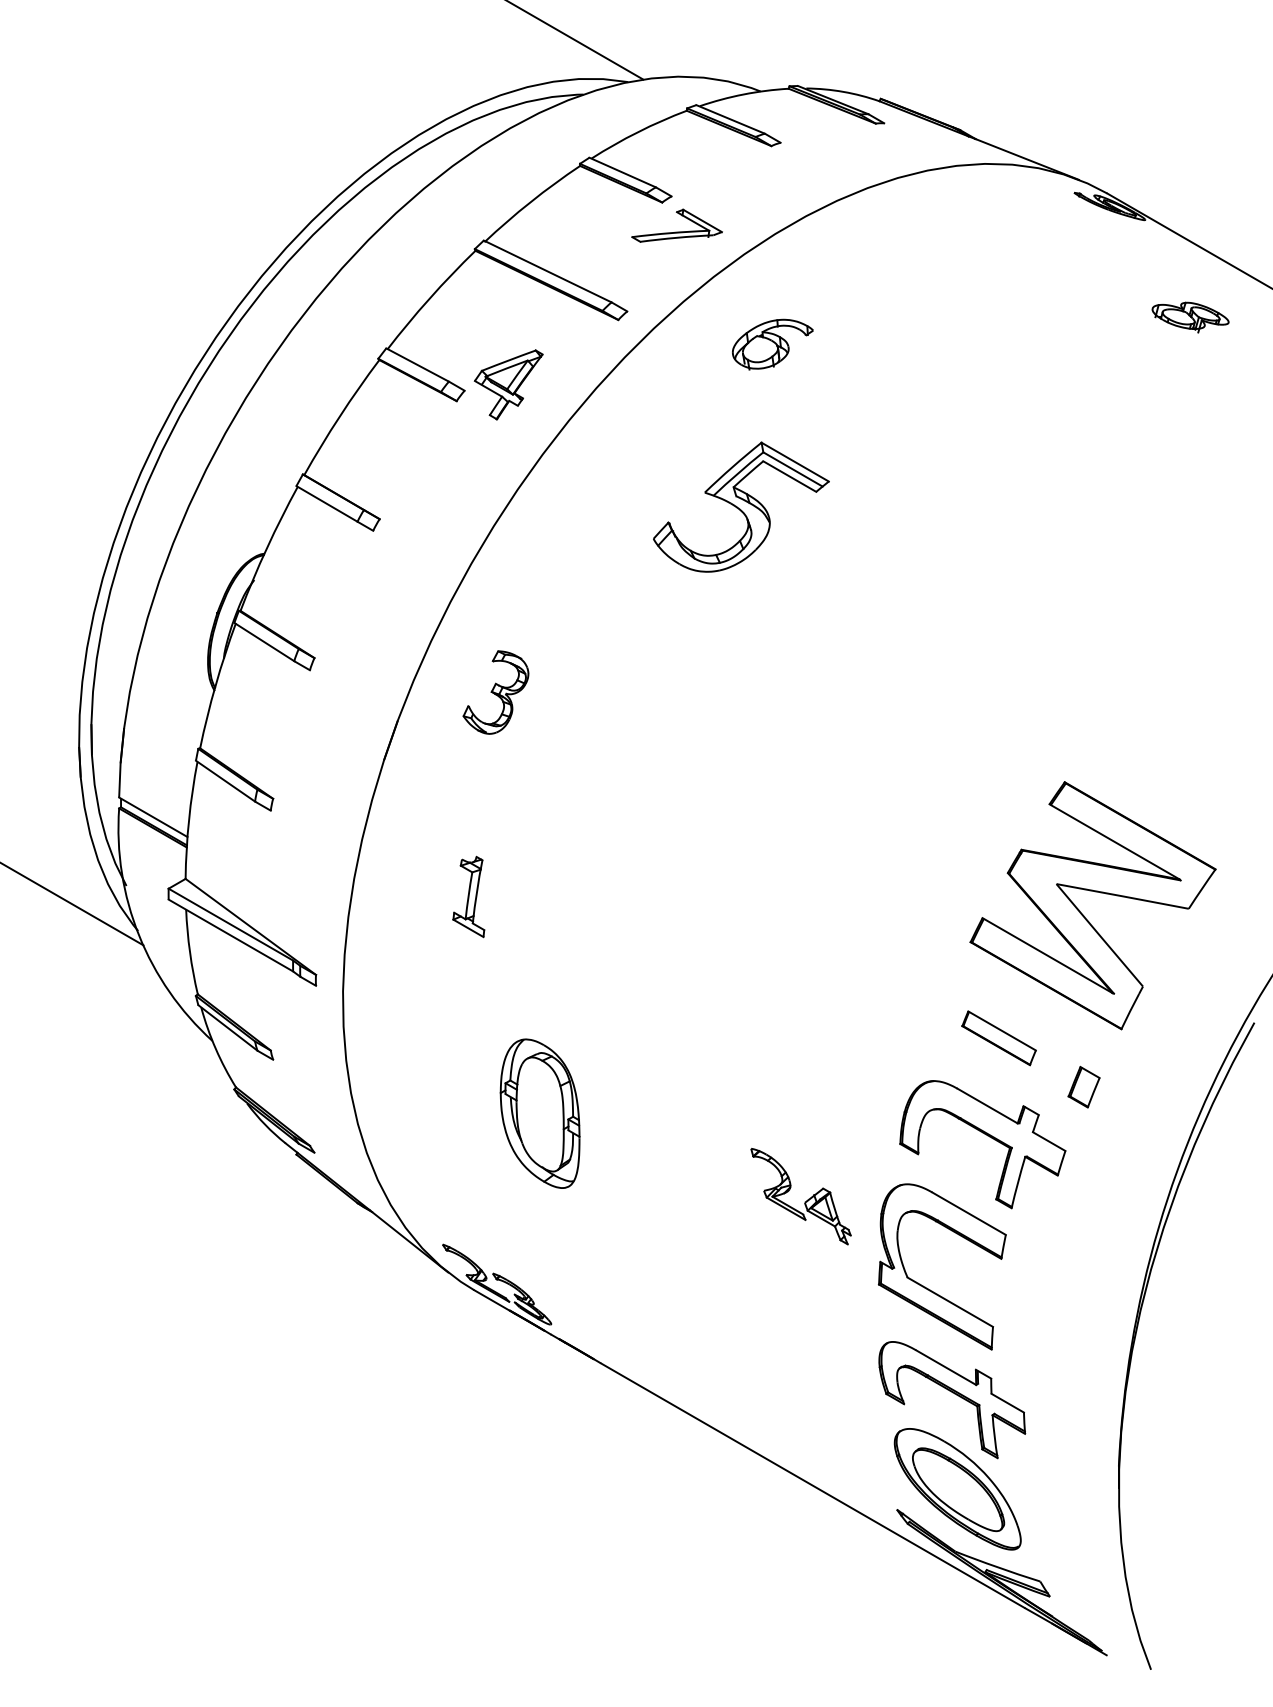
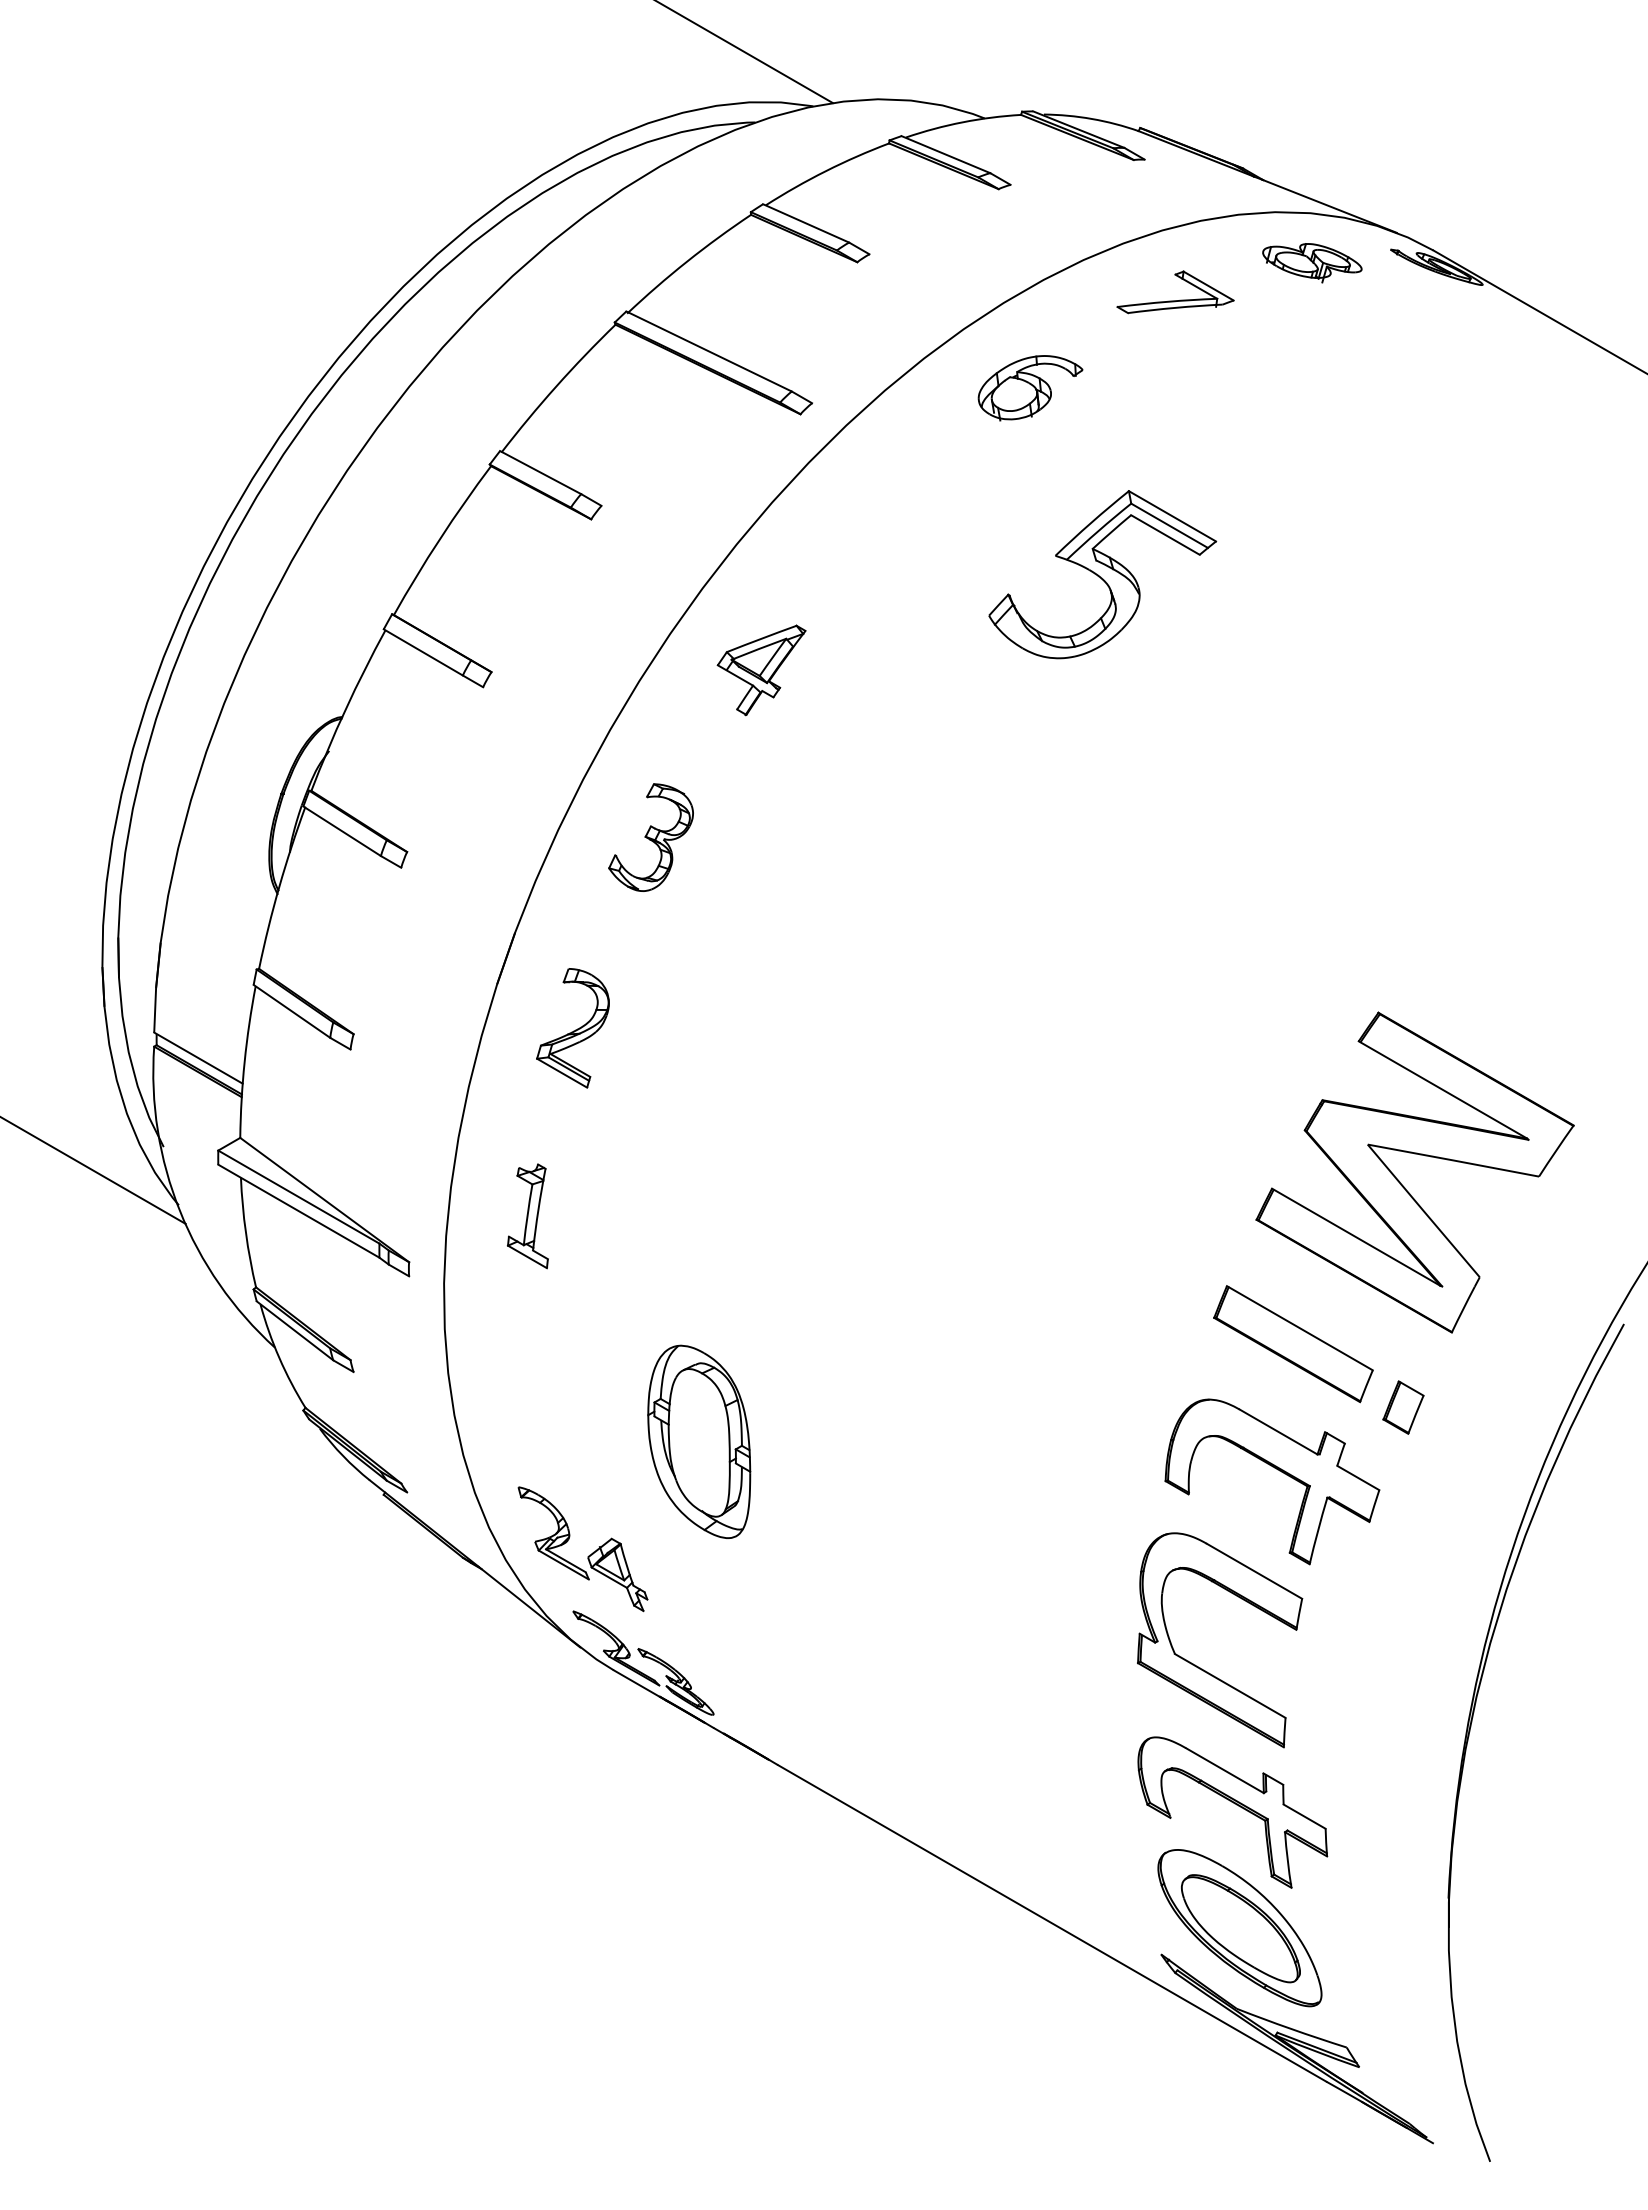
part: (677, 232) -> (1175, 300), moved
part: (1190, 317) -> (1312, 263), moved
part: (772, 344) -> (1030, 388), moved
part: (508, 385) -> (761, 670), moved
part: (741, 507) -> (1102, 574), moved
part: (495, 692) -> (650, 837), moved
part: (442, 794) -> (572, 1028), added
part: (468, 897) -> (527, 1216), moved
part: (999, 1038) -> (1293, 1344), size x1.67
part: (805, 1201) -> (588, 1555), moved

